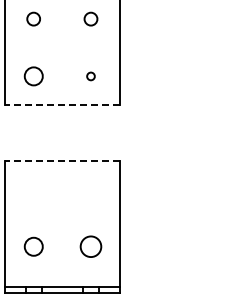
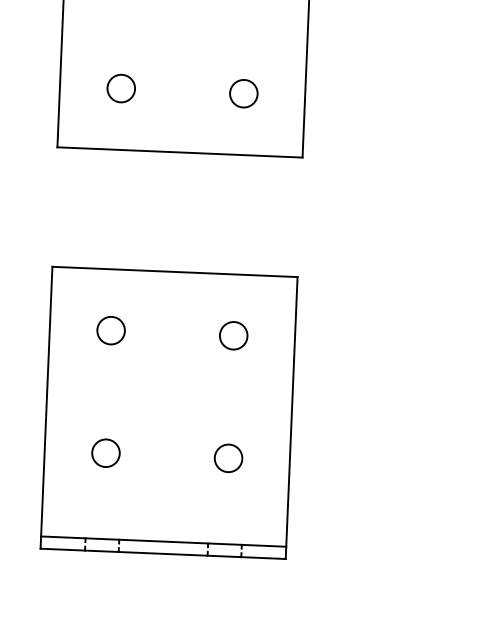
circle: (33, 76) -> (120, 88), size x0.71
circle: (90, 76) -> (242, 93), size x1.67
line: (61, 105) -> (178, 153), dashed -> solid
line: (61, 160) -> (173, 270), dashed -> solid
circle: (33, 189) -> (110, 330), added
circle: (90, 189) -> (232, 335), added
circle: (33, 246) -> (105, 452), size x0.71
circle: (90, 246) -> (227, 457), size x0.62

